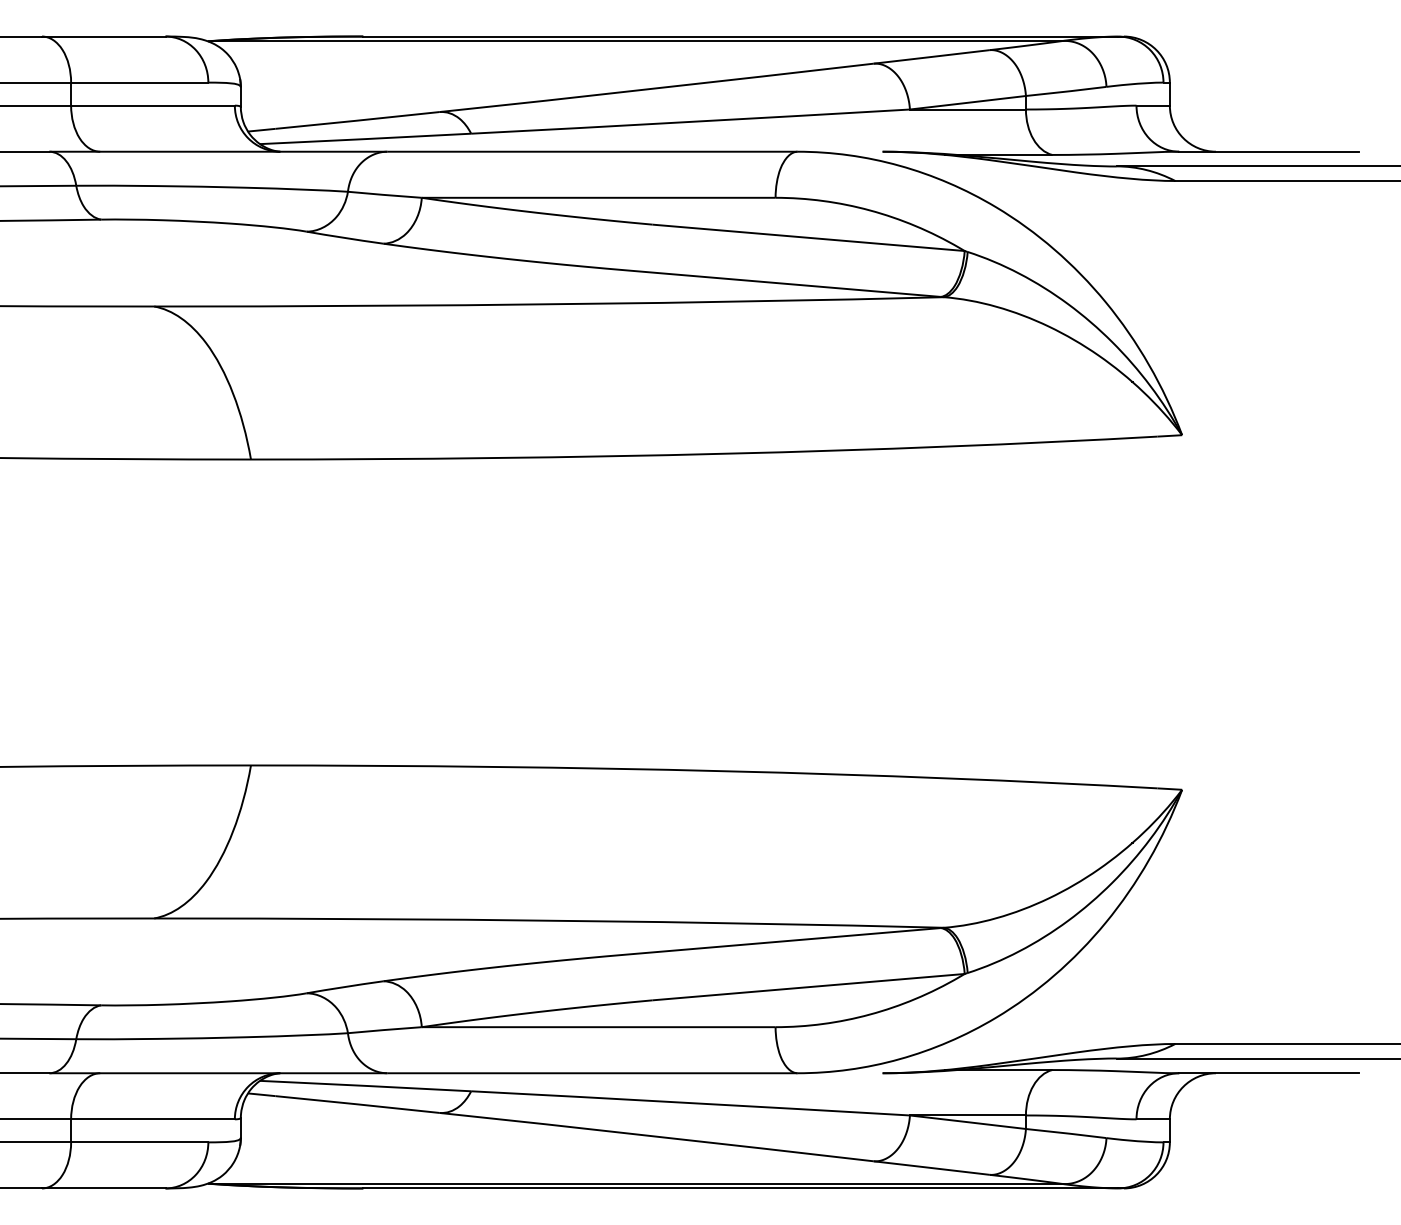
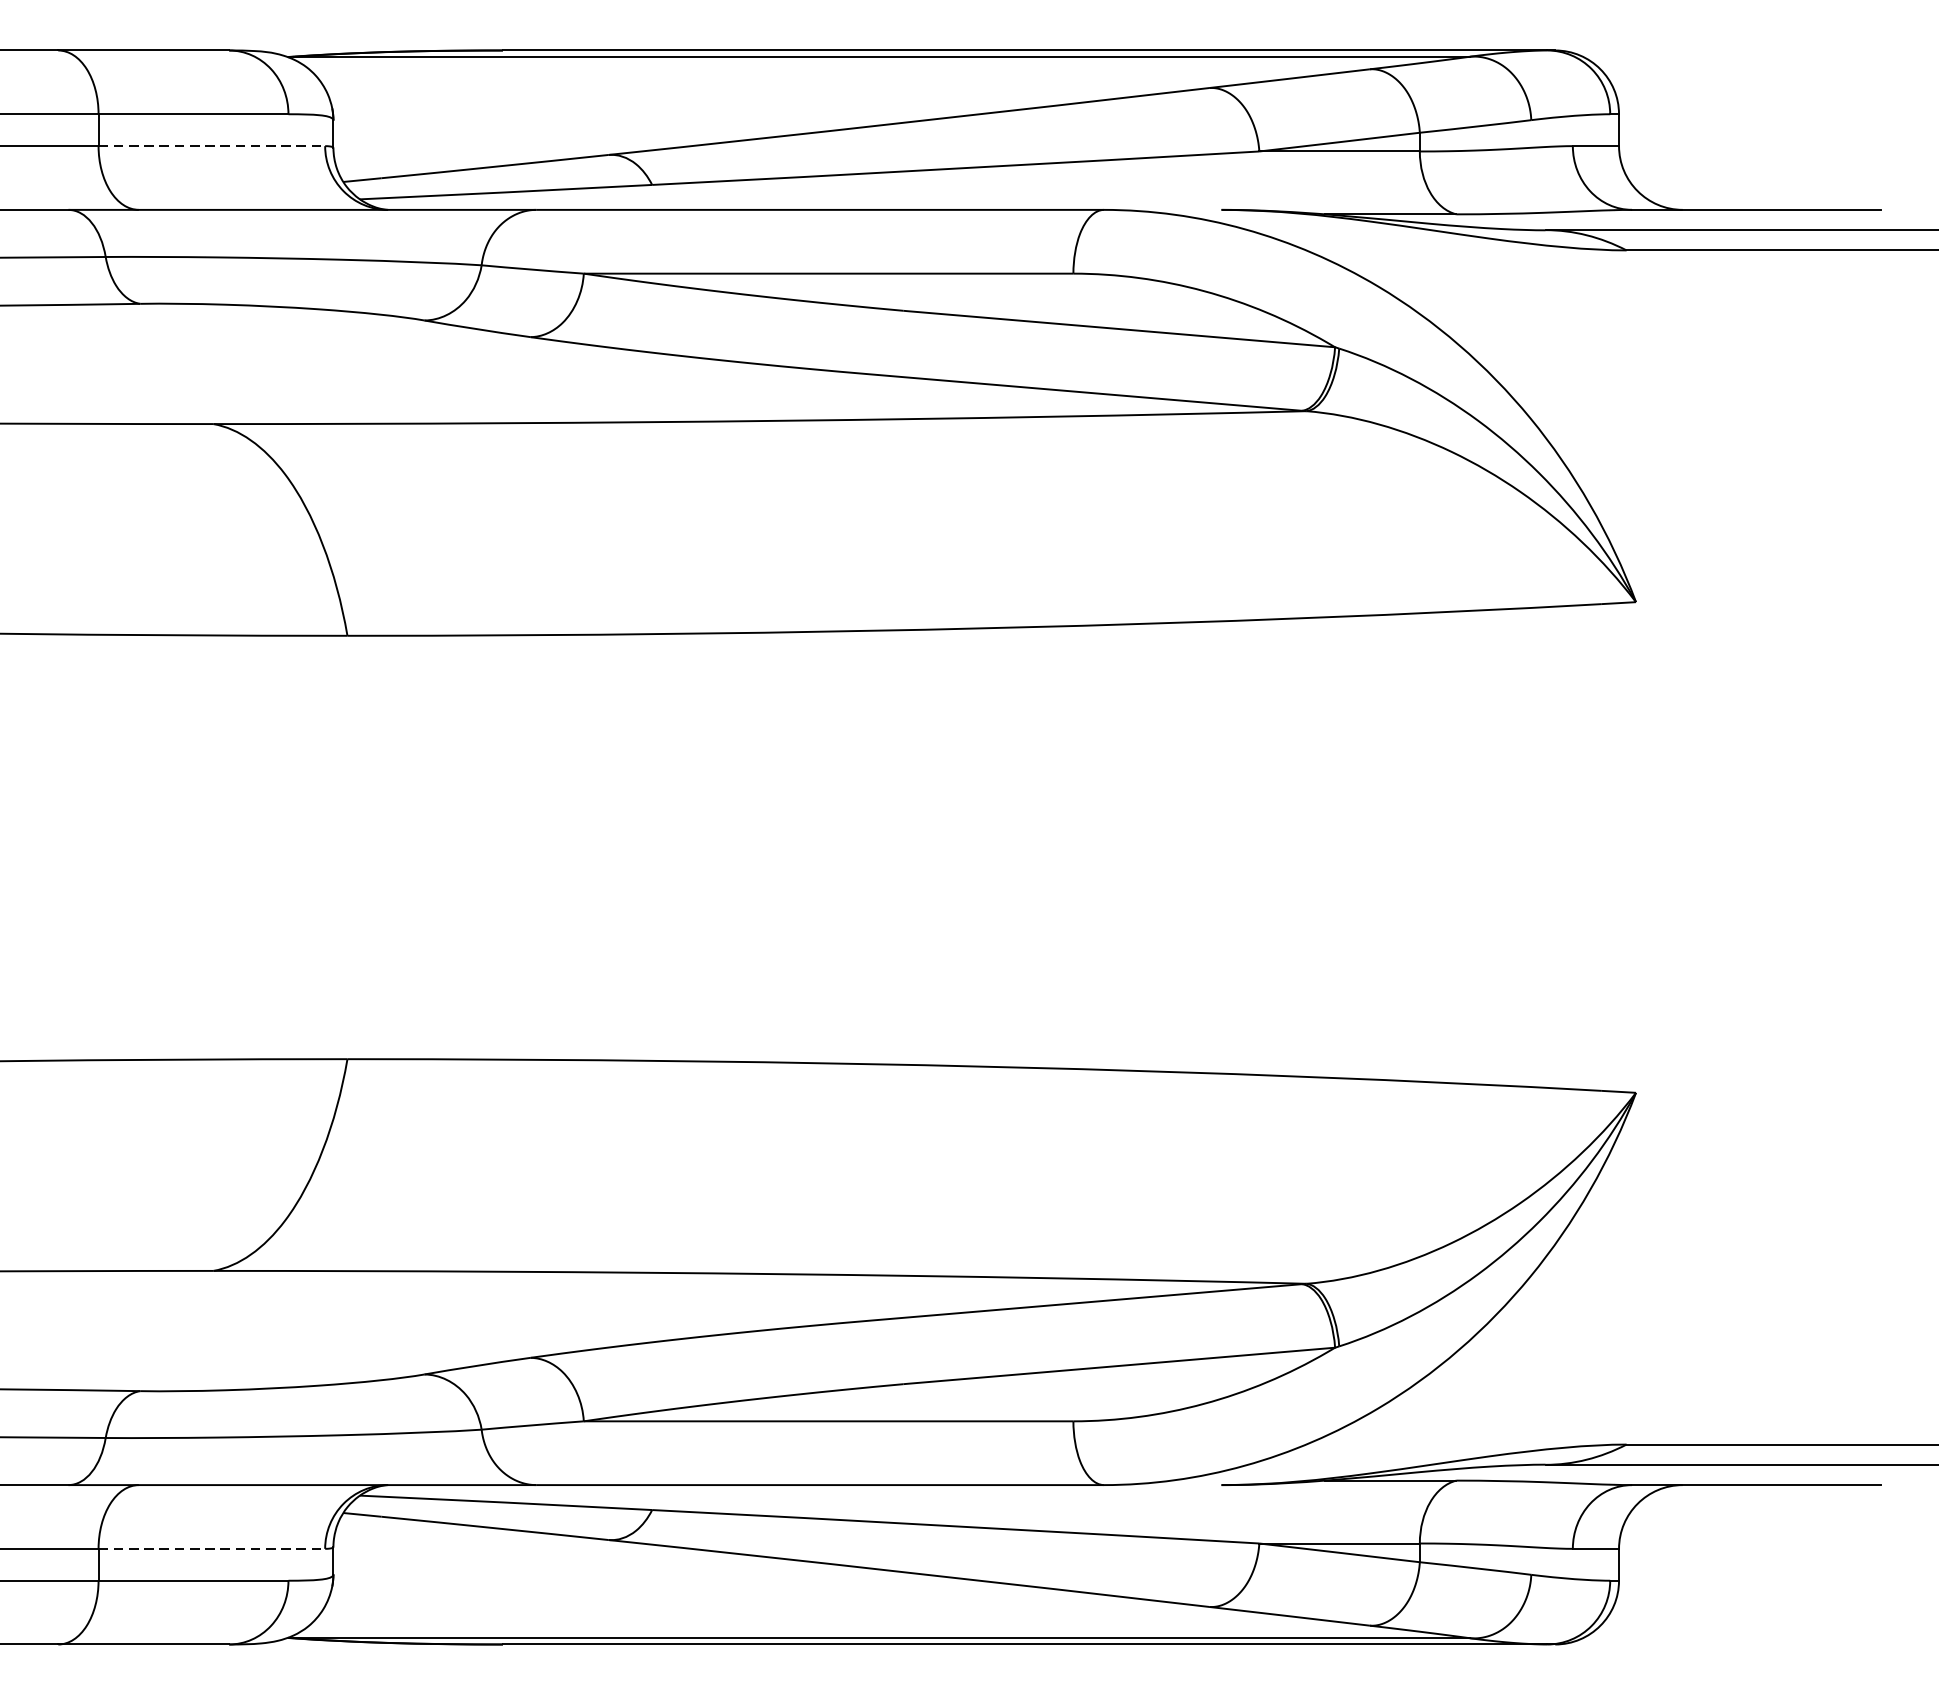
line: (153, 105) -> (212, 145), solid -> dashed
line: (153, 1119) -> (212, 1549), solid -> dashed

